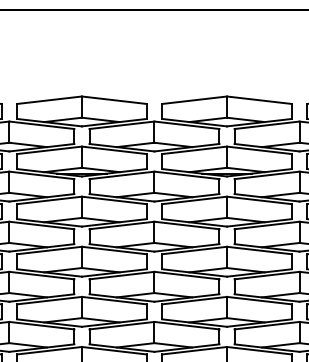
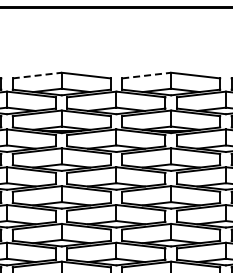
line: (49, 100) -> (37, 75), solid -> dashed
line: (194, 100) -> (146, 75), solid -> dashed

